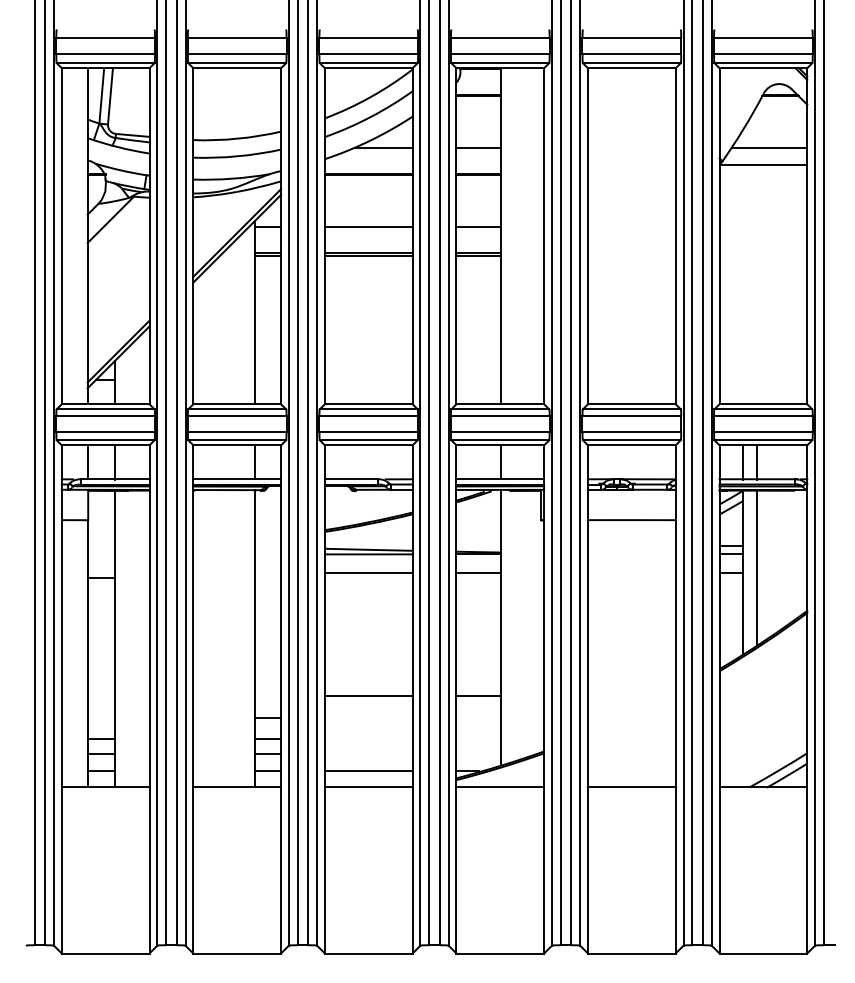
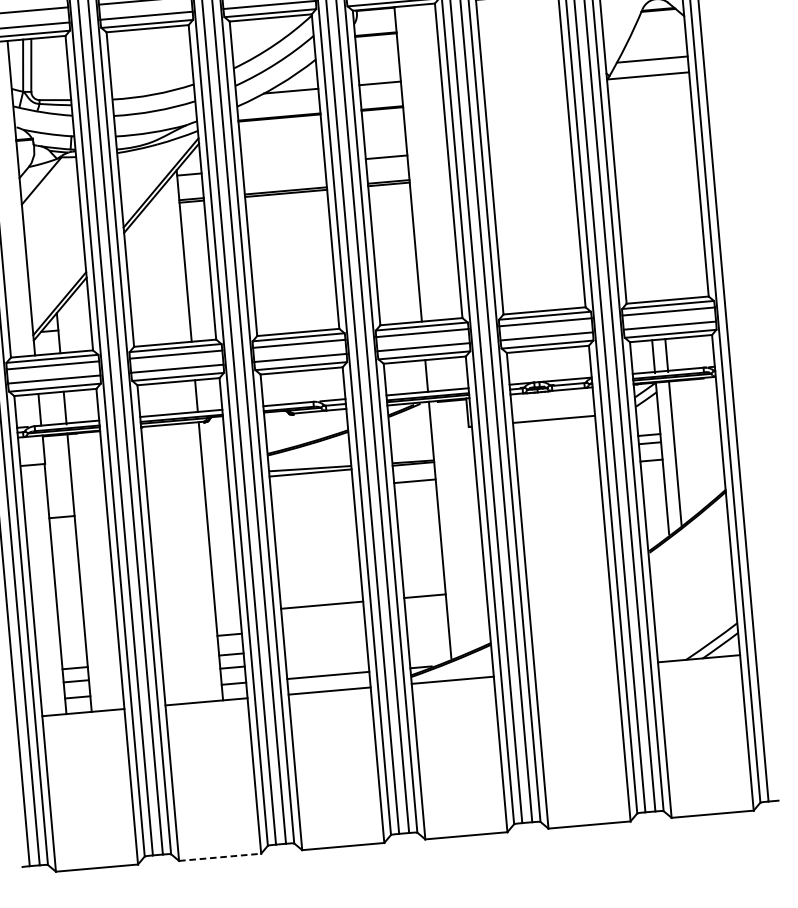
line: (368, 226) -> (283, 166), removed
line: (368, 572) -> (311, 489), removed
line: (631, 787) -> (575, 669), removed
line: (237, 953) -> (220, 857), solid -> dashed

